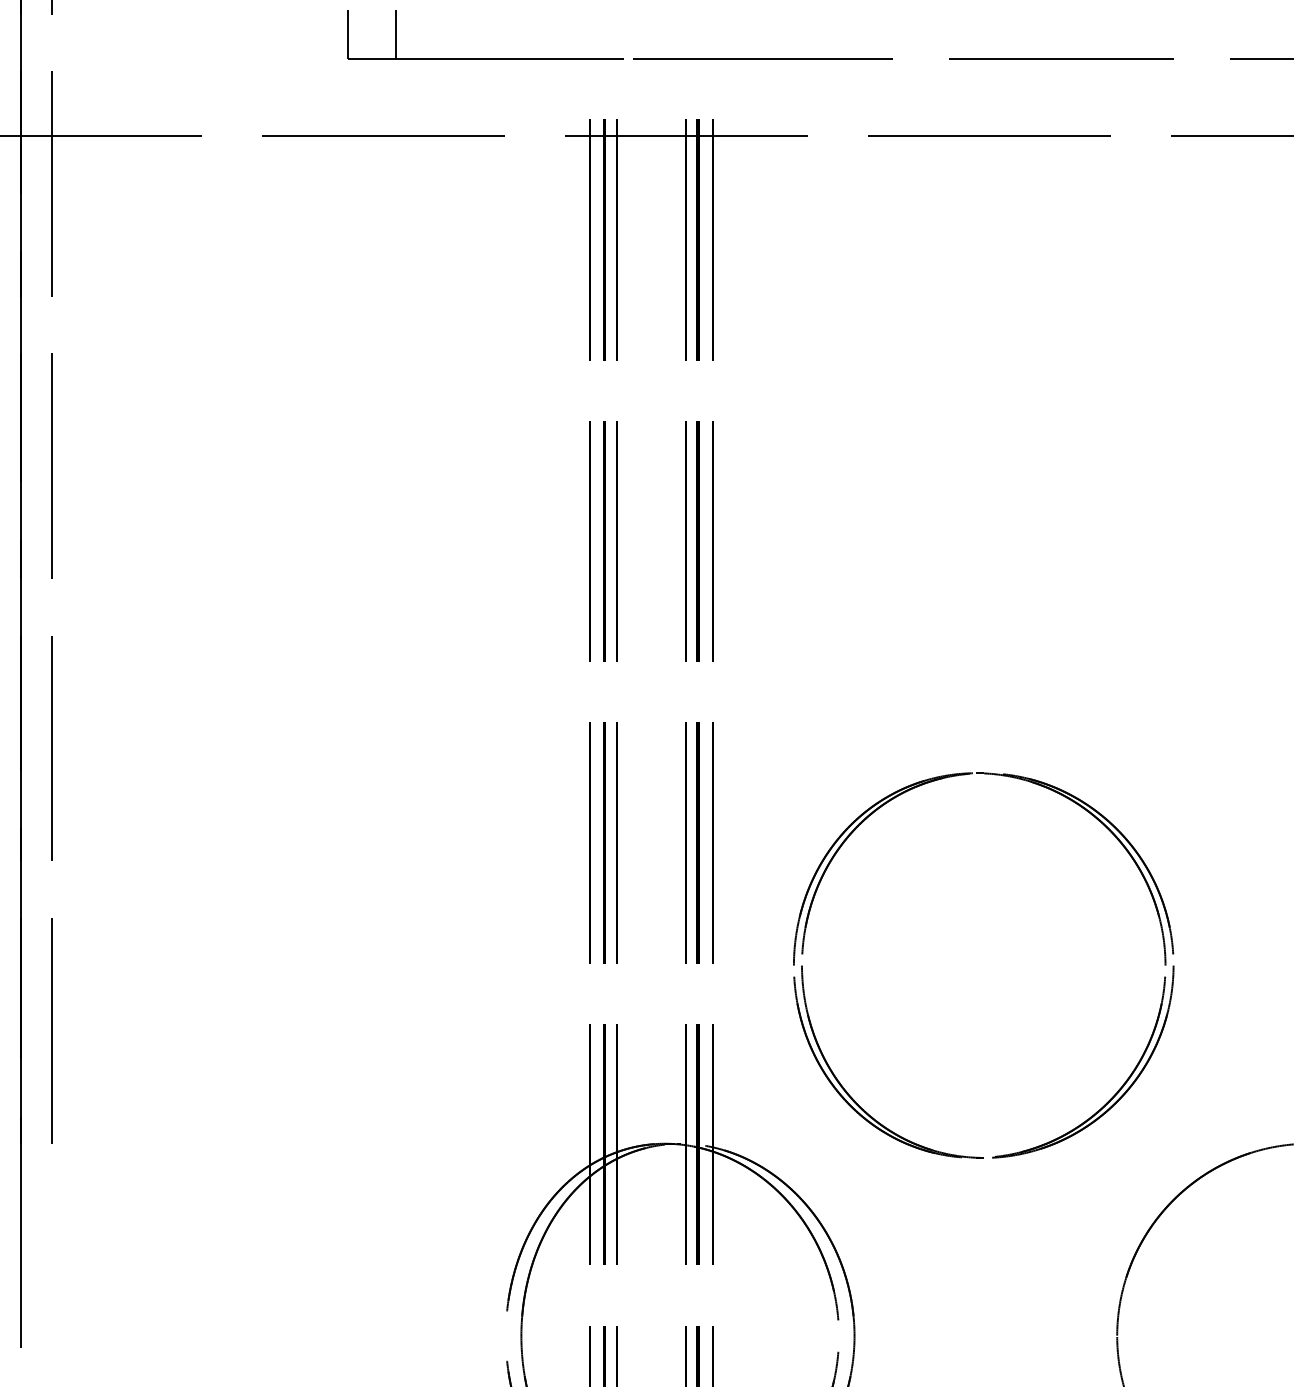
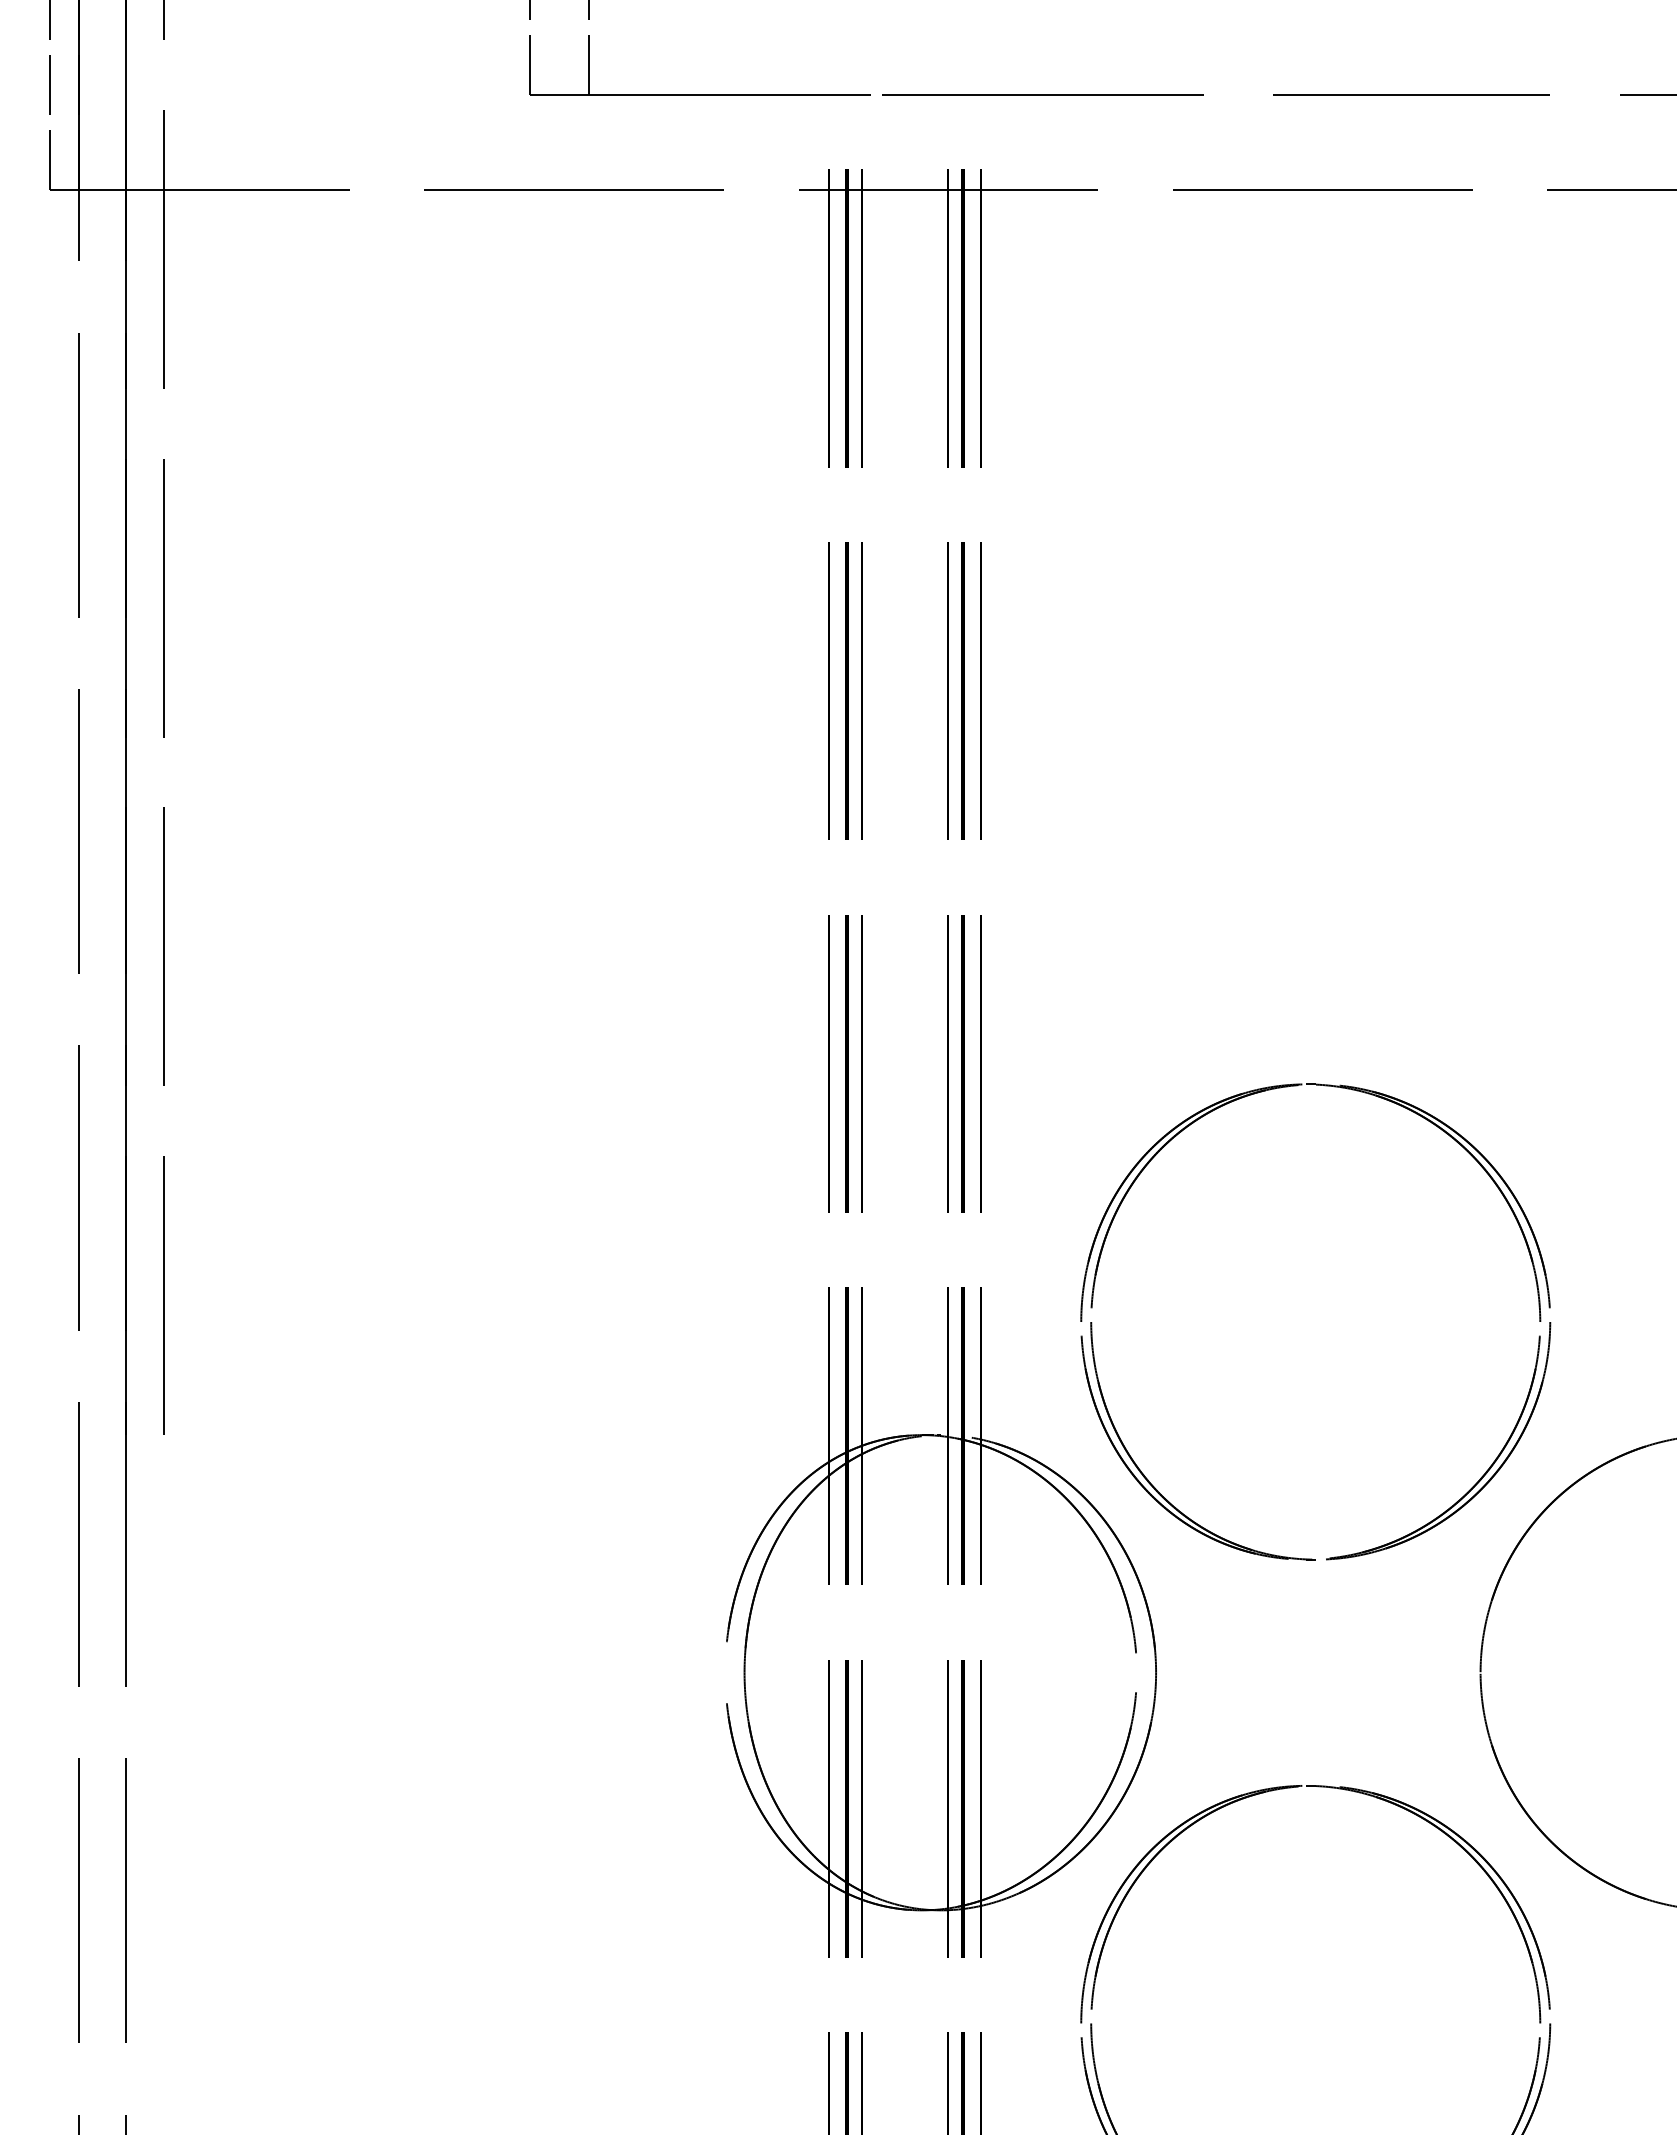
part: (803, 965) -> (1092, 1322), moved

